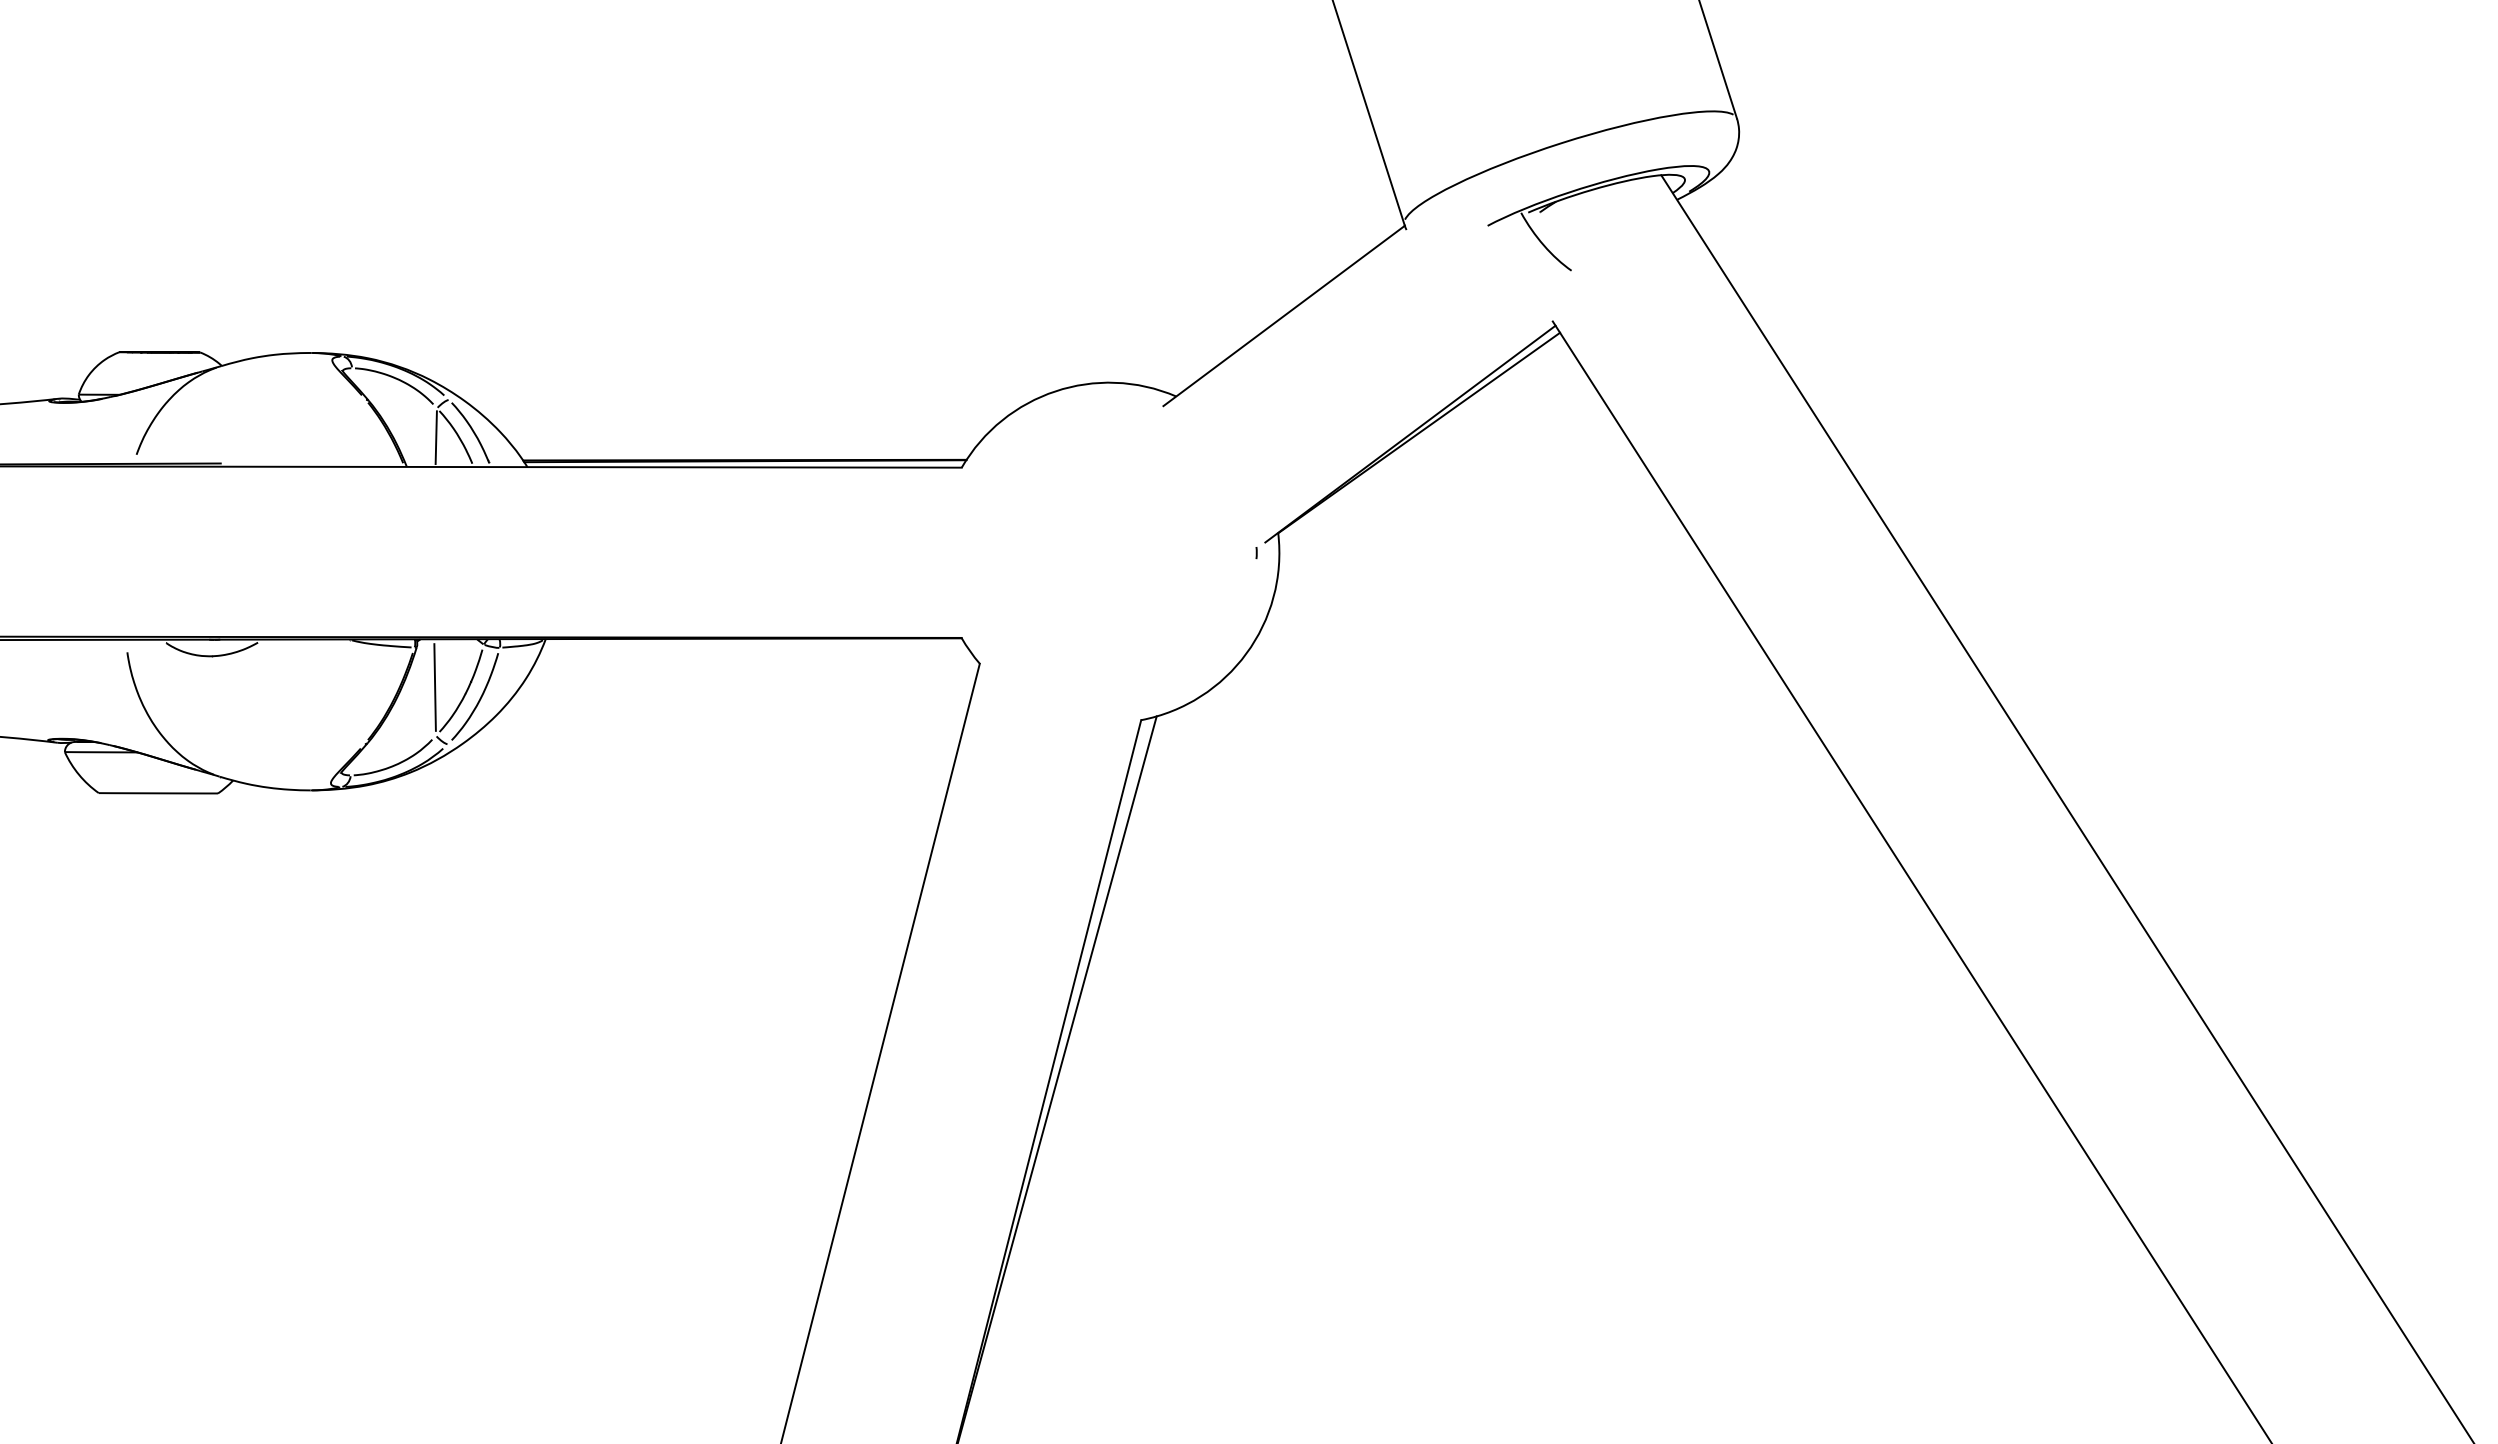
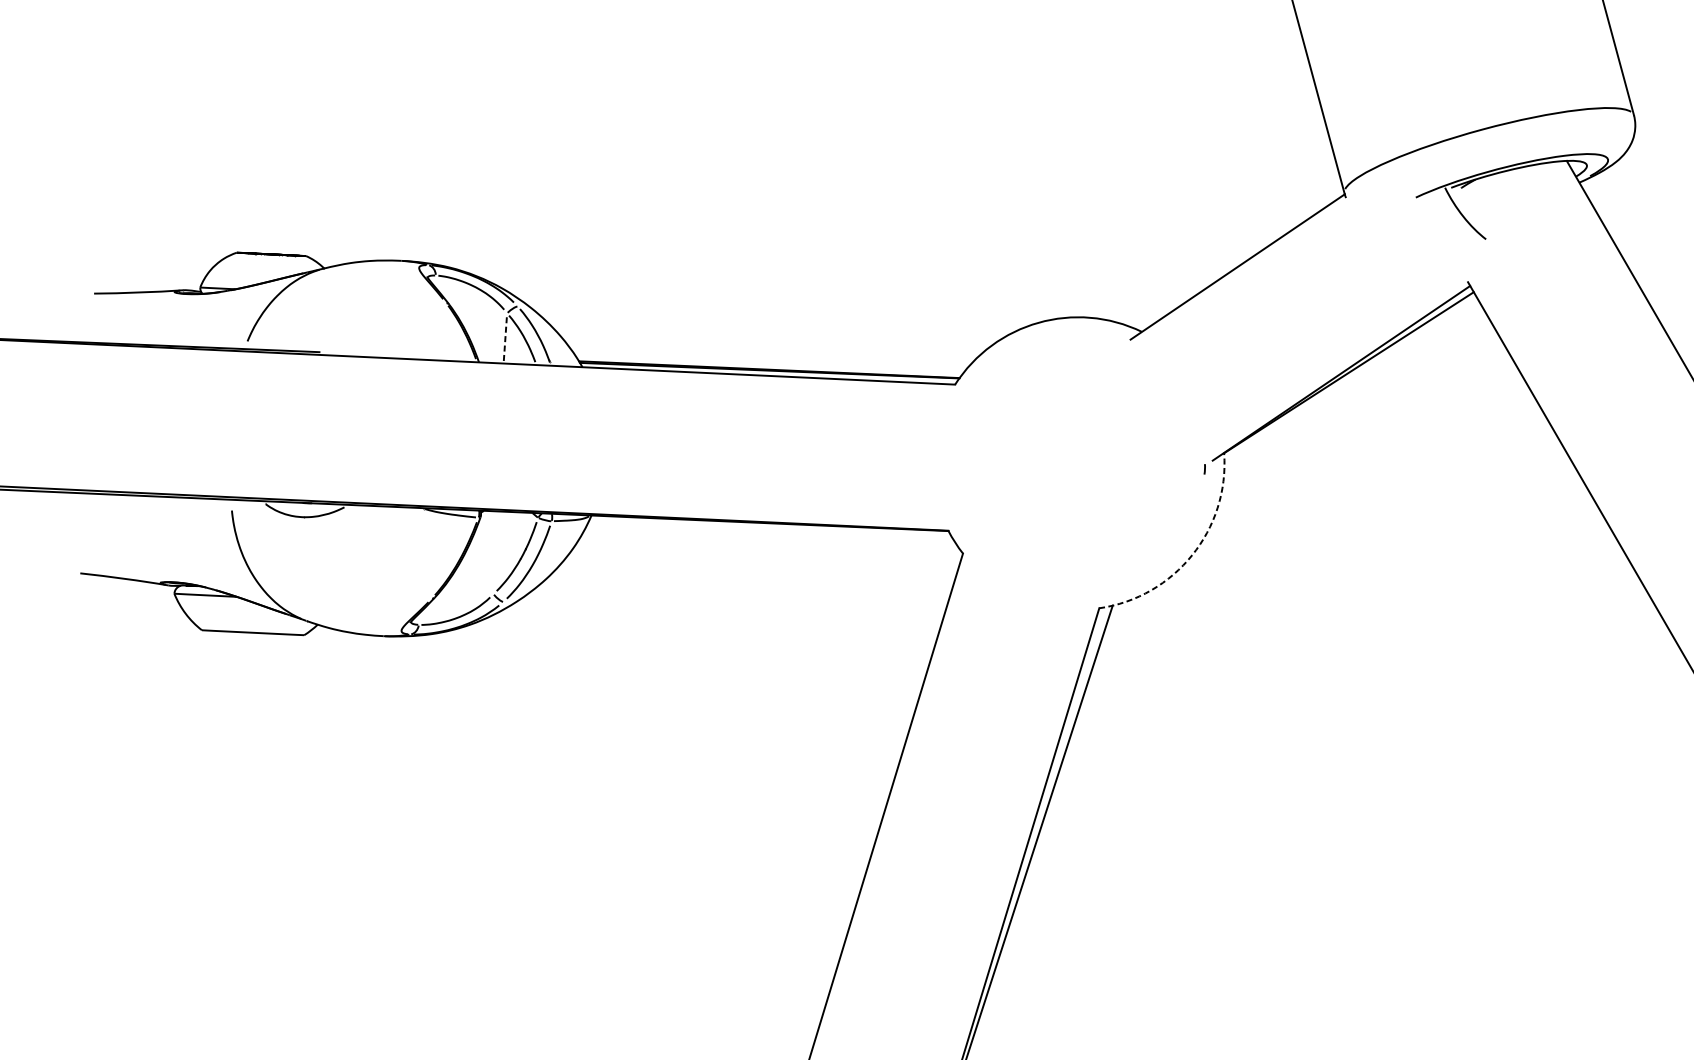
line: (436, 437) -> (505, 338), solid -> dashed
arc: (1246, 653) -> (1192, 555), solid -> dashed
line: (434, 687) -> (494, 552), removed

